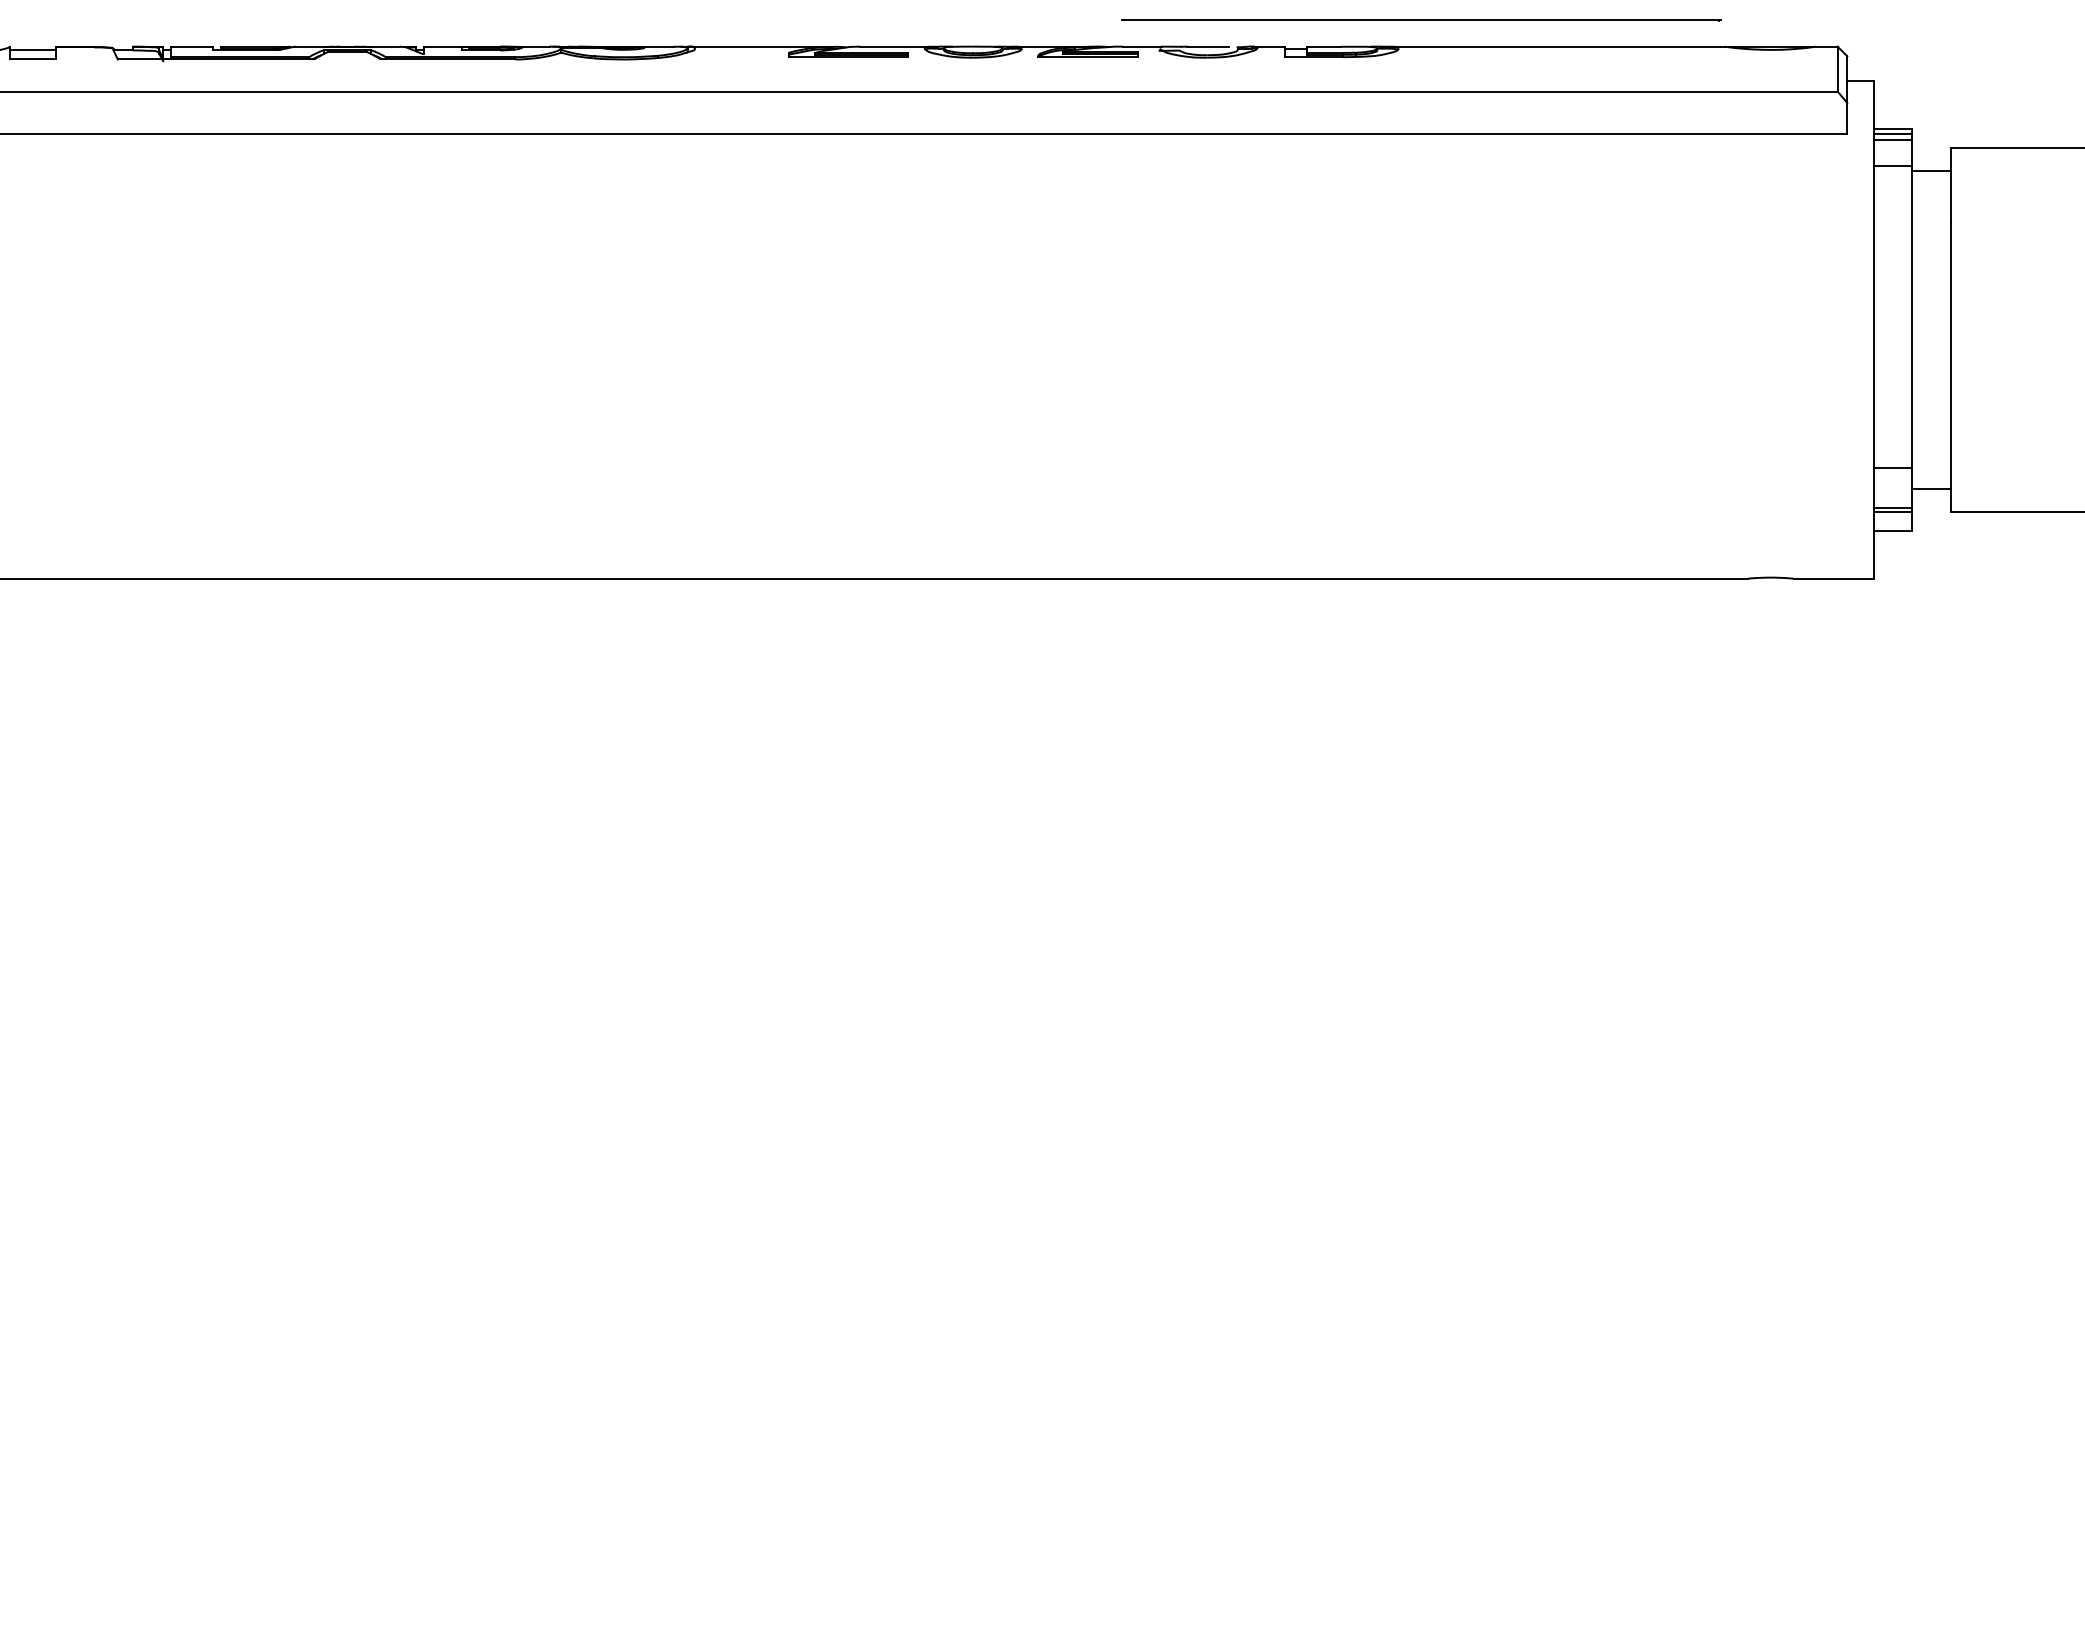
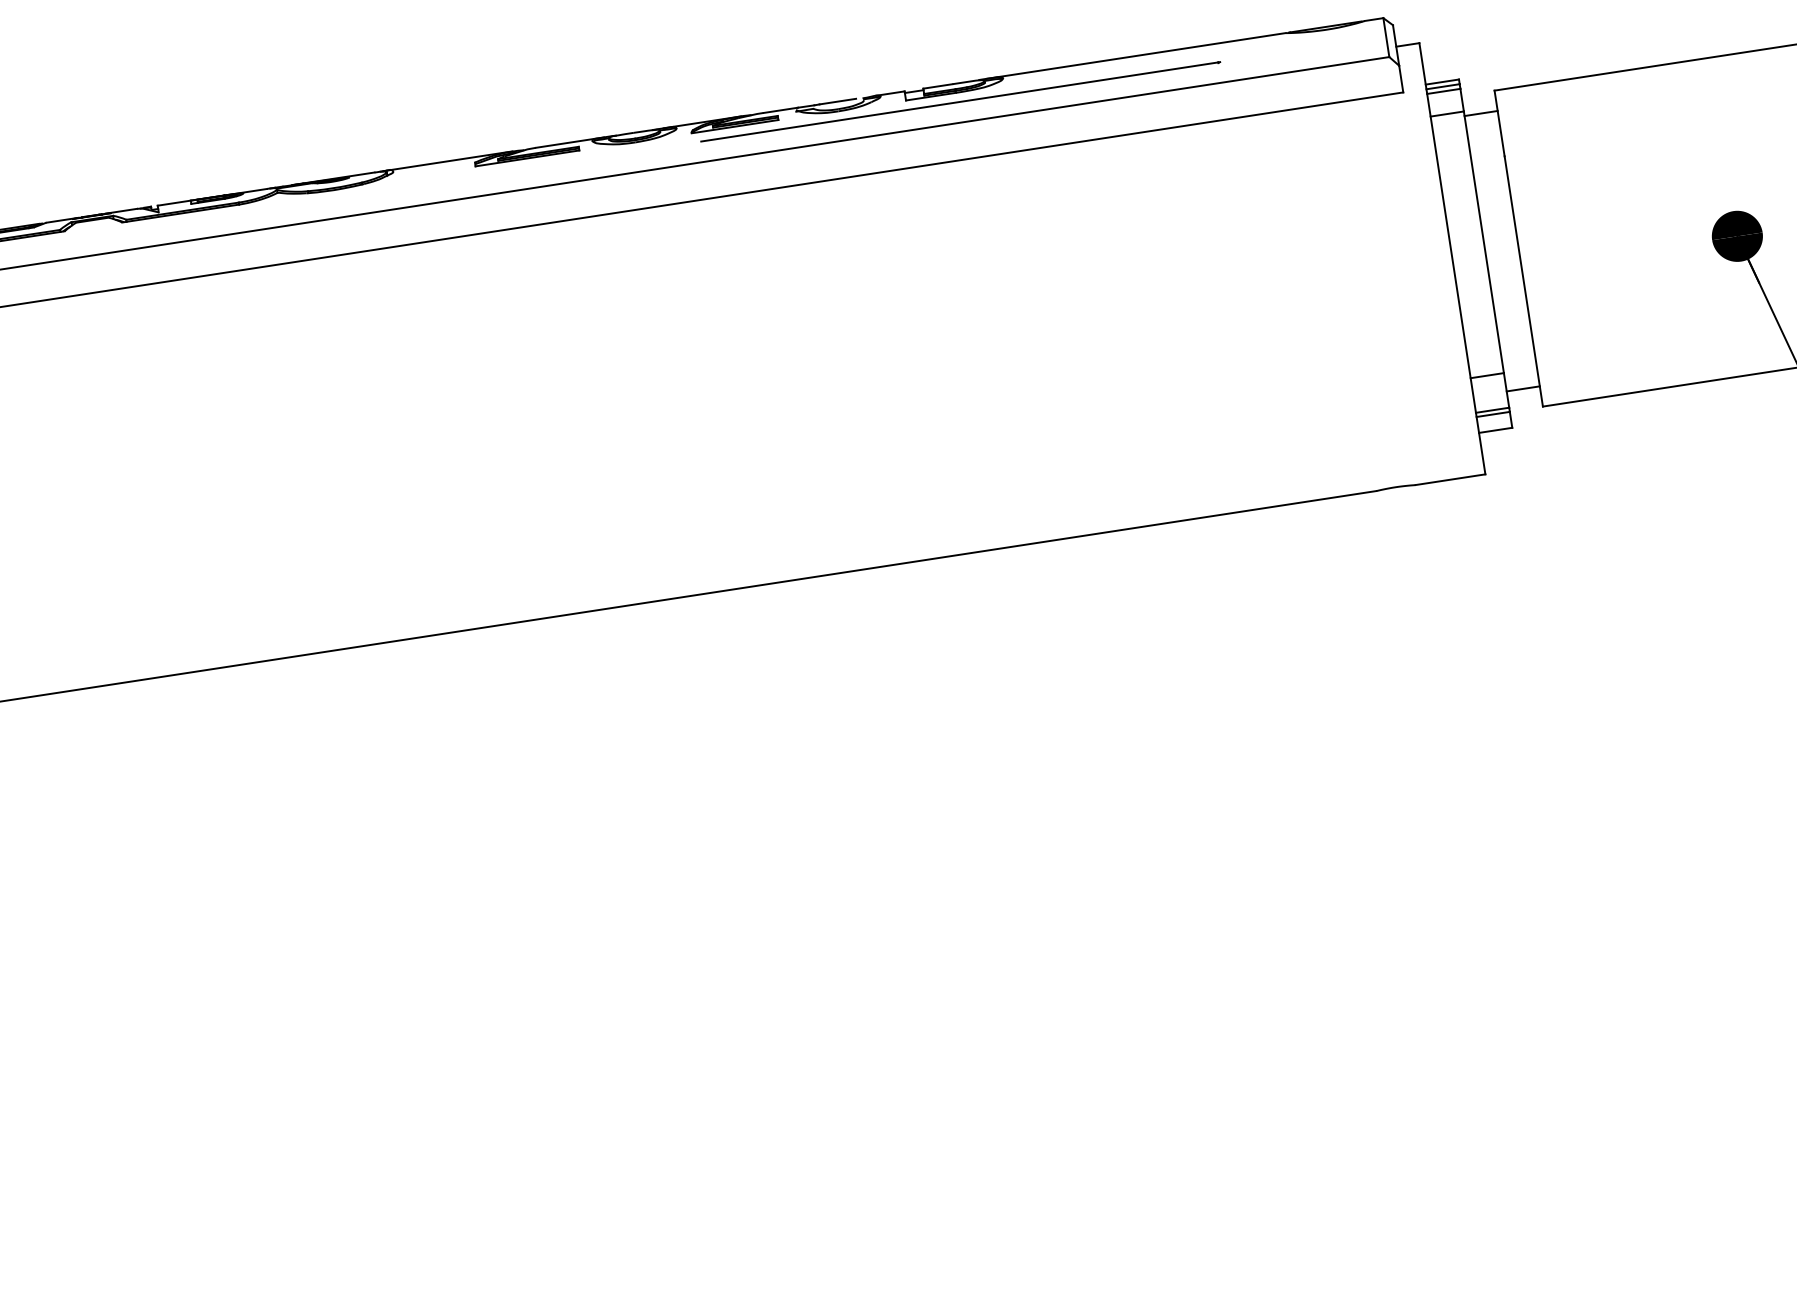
line: (1421, 20) -> (960, 102), moved

